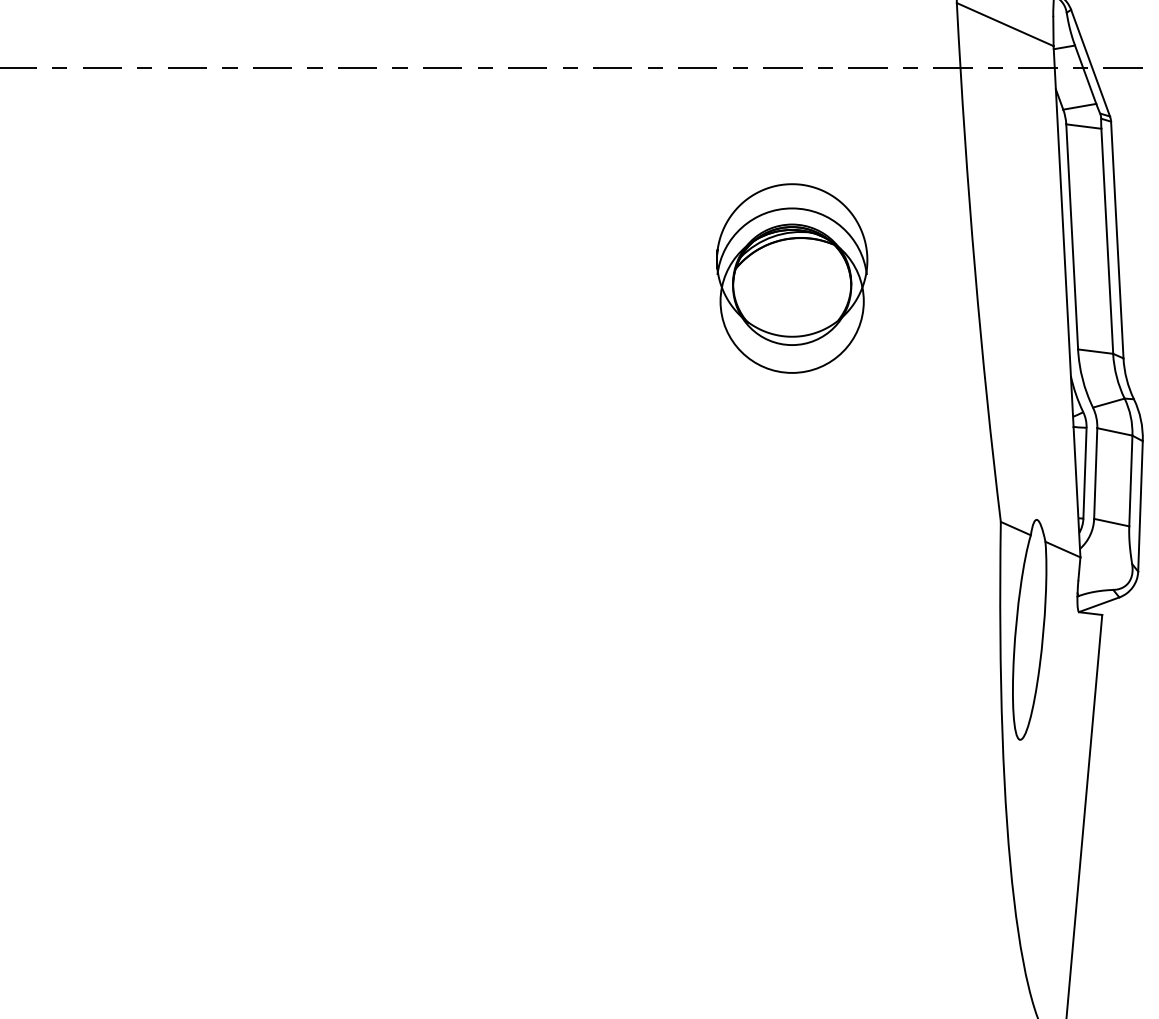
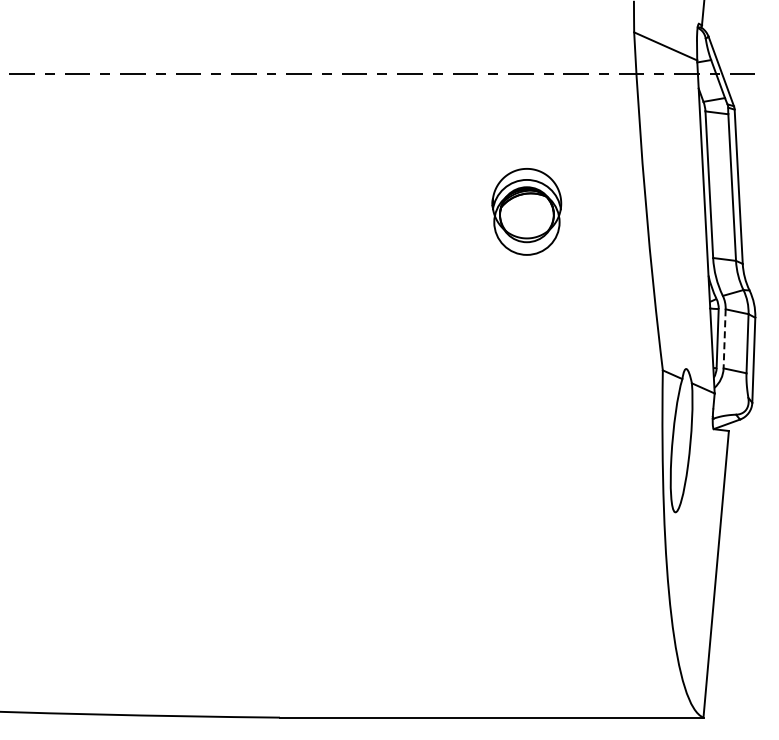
part: (791, 278) -> (526, 211), size x0.7
line: (1095, 472) -> (724, 338), solid -> dashed

